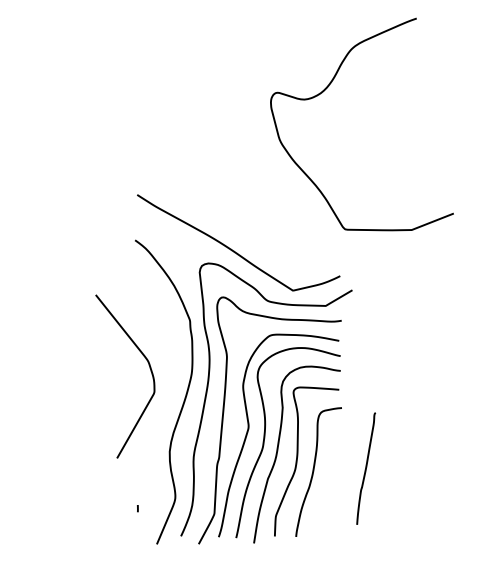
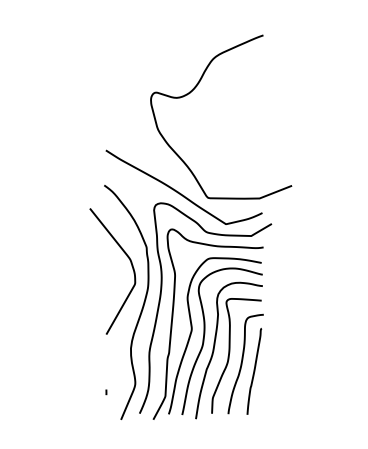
curve: (327, 88) -> (194, 89), moved
curve: (149, 370) -> (131, 266), moved
curve: (366, 468) -> (254, 371), moved

